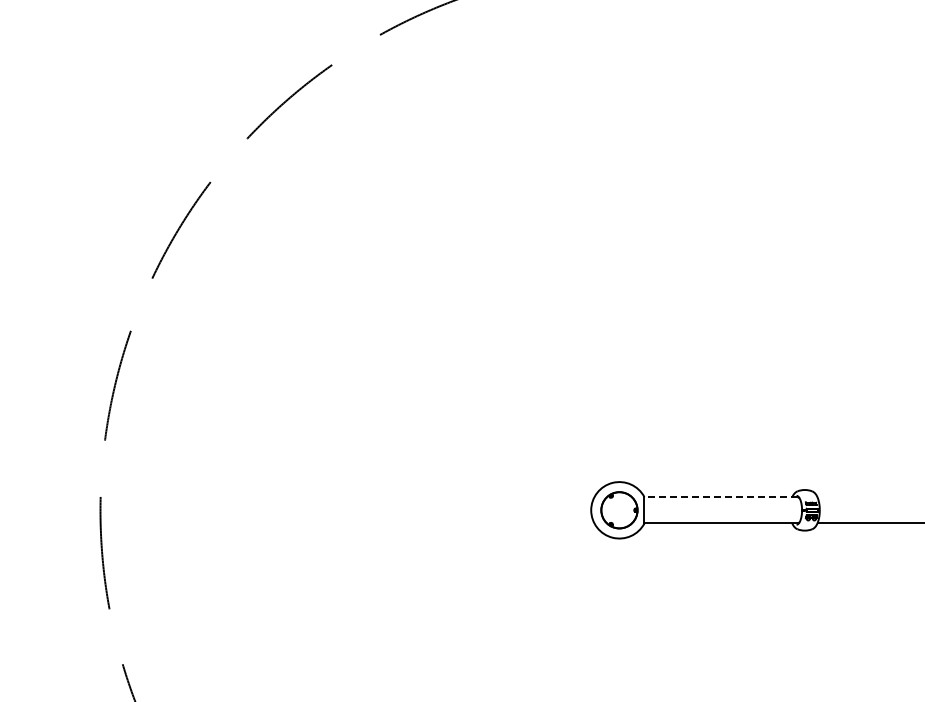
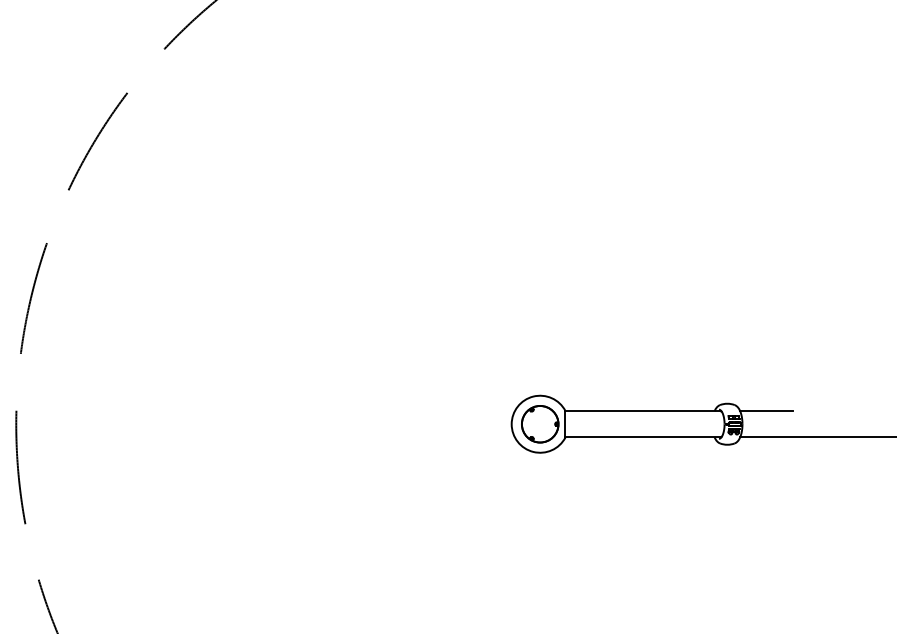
line: (721, 497) -> (643, 411), dashed -> solid
line: (843, 497) -> (766, 411), added

